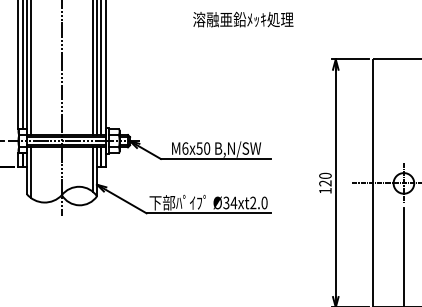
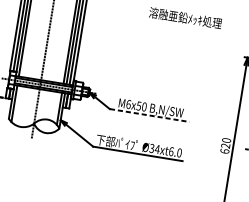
line: (216, 158) -> (150, 115), solid -> dashed
text: (325, 190) -> (224, 151), 120 -> 620
text: (253, 202) -> (171, 151), Ø34xt2.0 -> Ø34xt6.0

